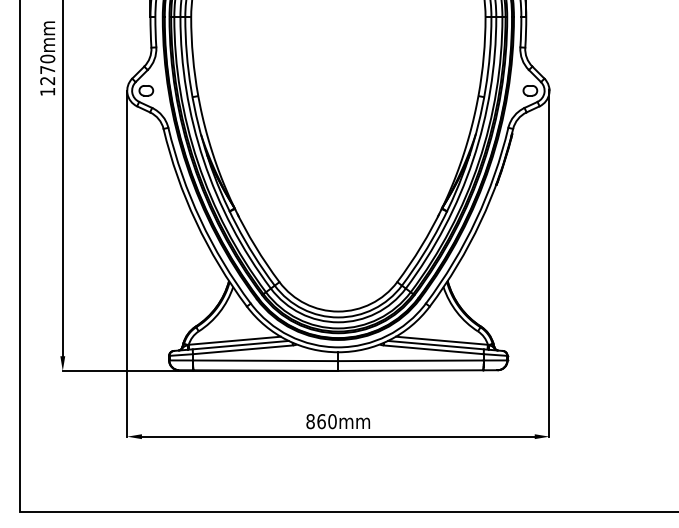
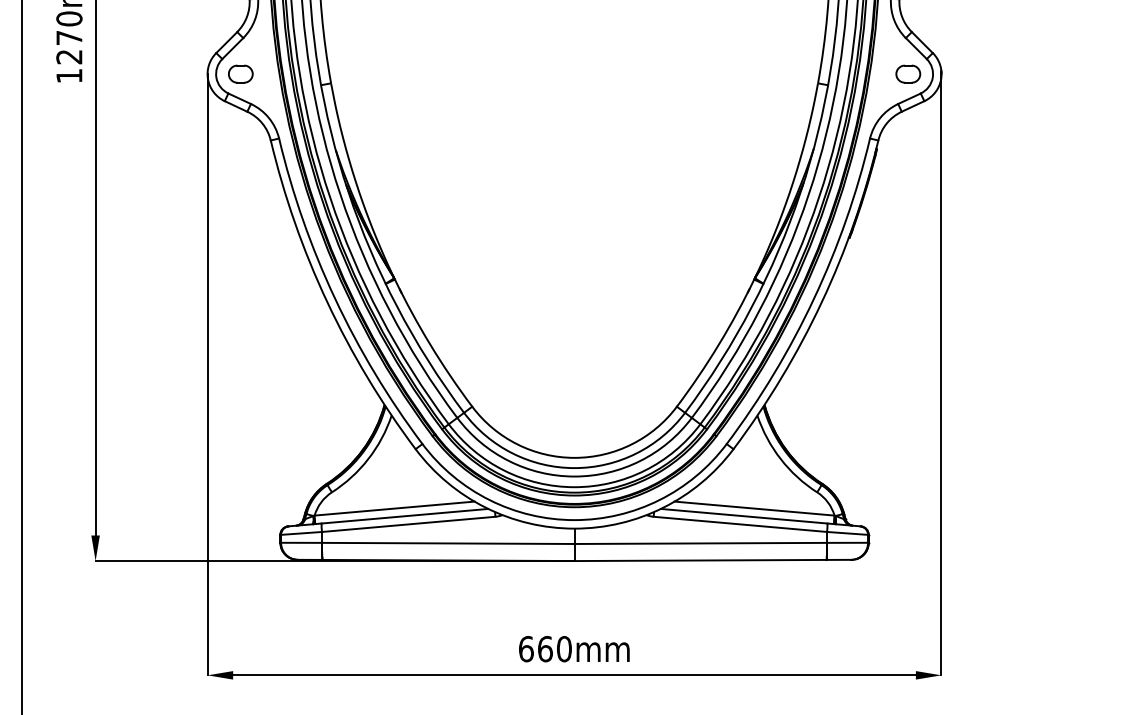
text: (310, 421) -> (526, 648), 860mm -> 660mm

